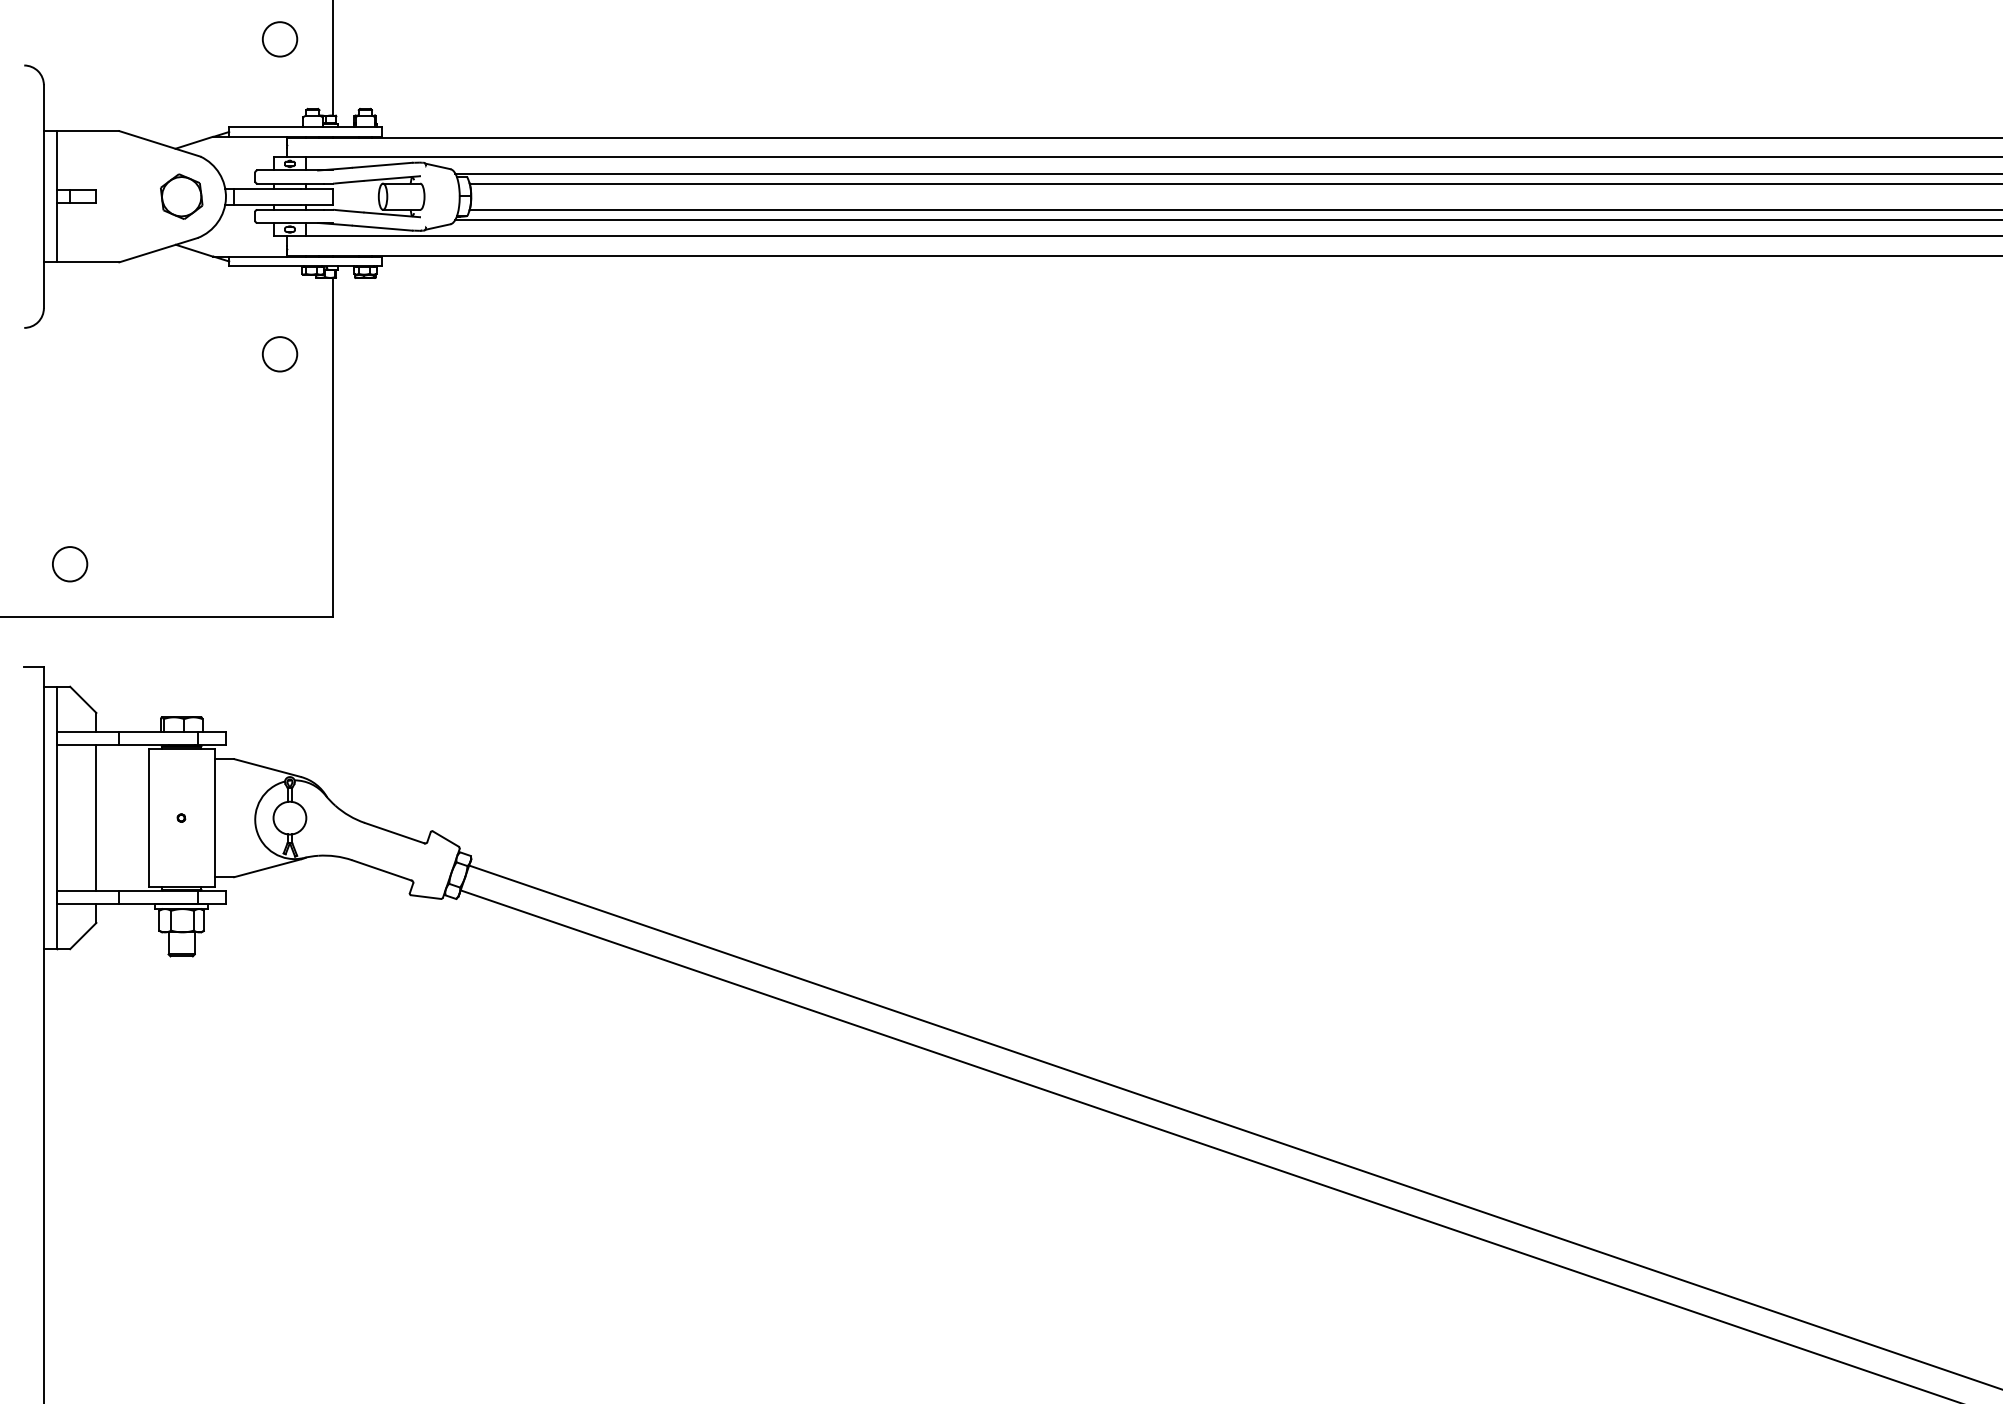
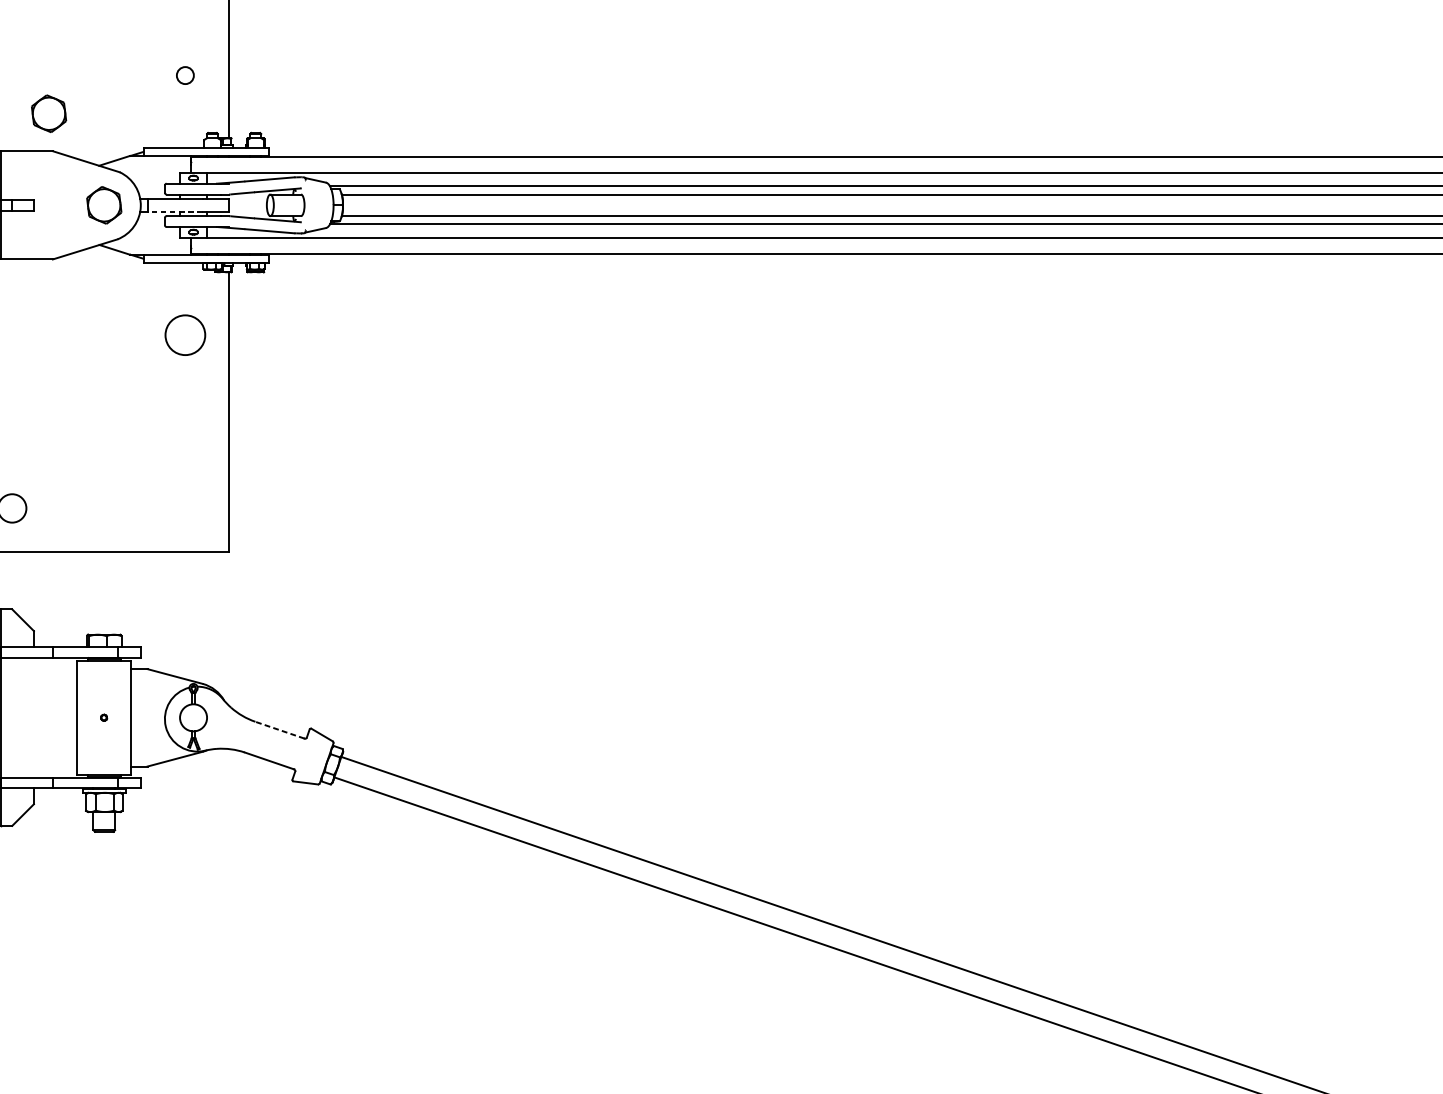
circle: (279, 39) -> (184, 75), size x0.6
part: (114, 85) -> (48, 113), added
line: (267, 204) -> (175, 211), solid -> dashed
circle: (279, 354) -> (184, 335), size x1.4
line: (96, 817) -> (34, 717), removed
line: (394, 833) -> (279, 730), solid -> dashed

